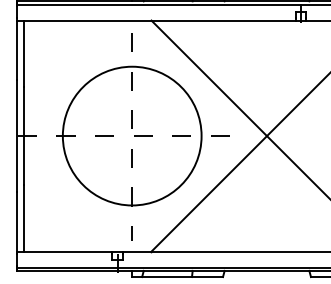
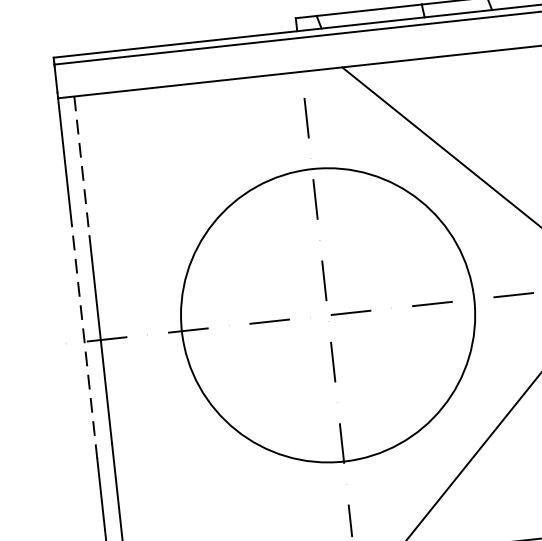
line: (24, 54) -> (82, 167), solid -> dashed
line: (16, 136) -> (84, 342), solid -> dashed

